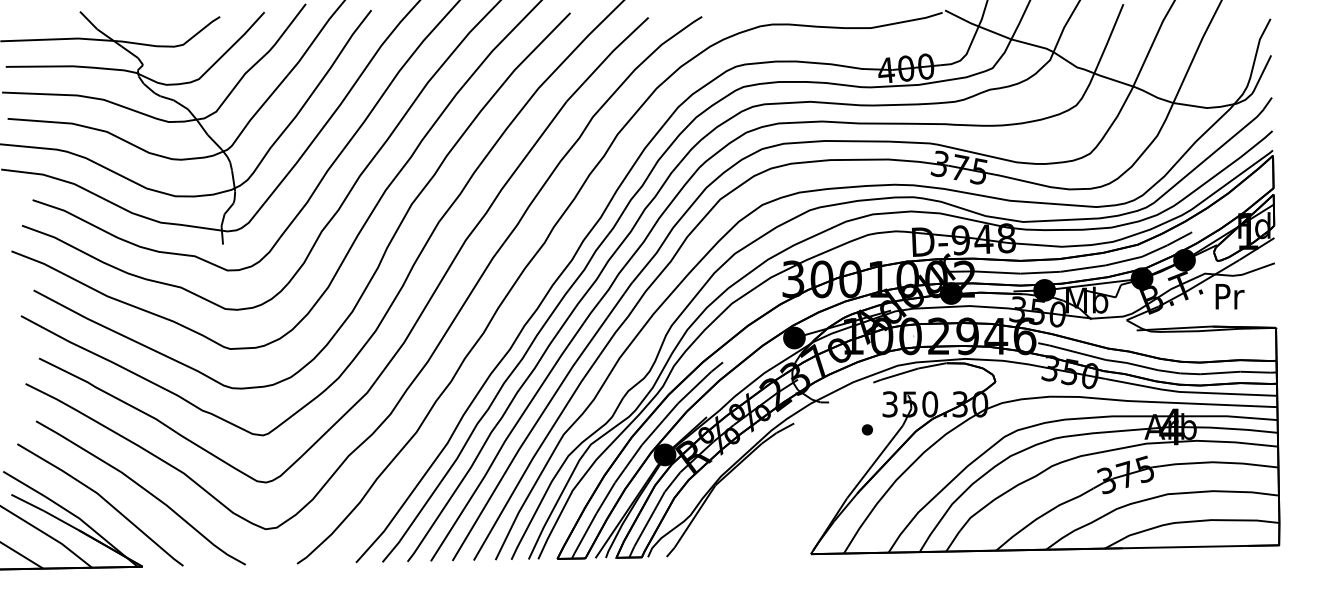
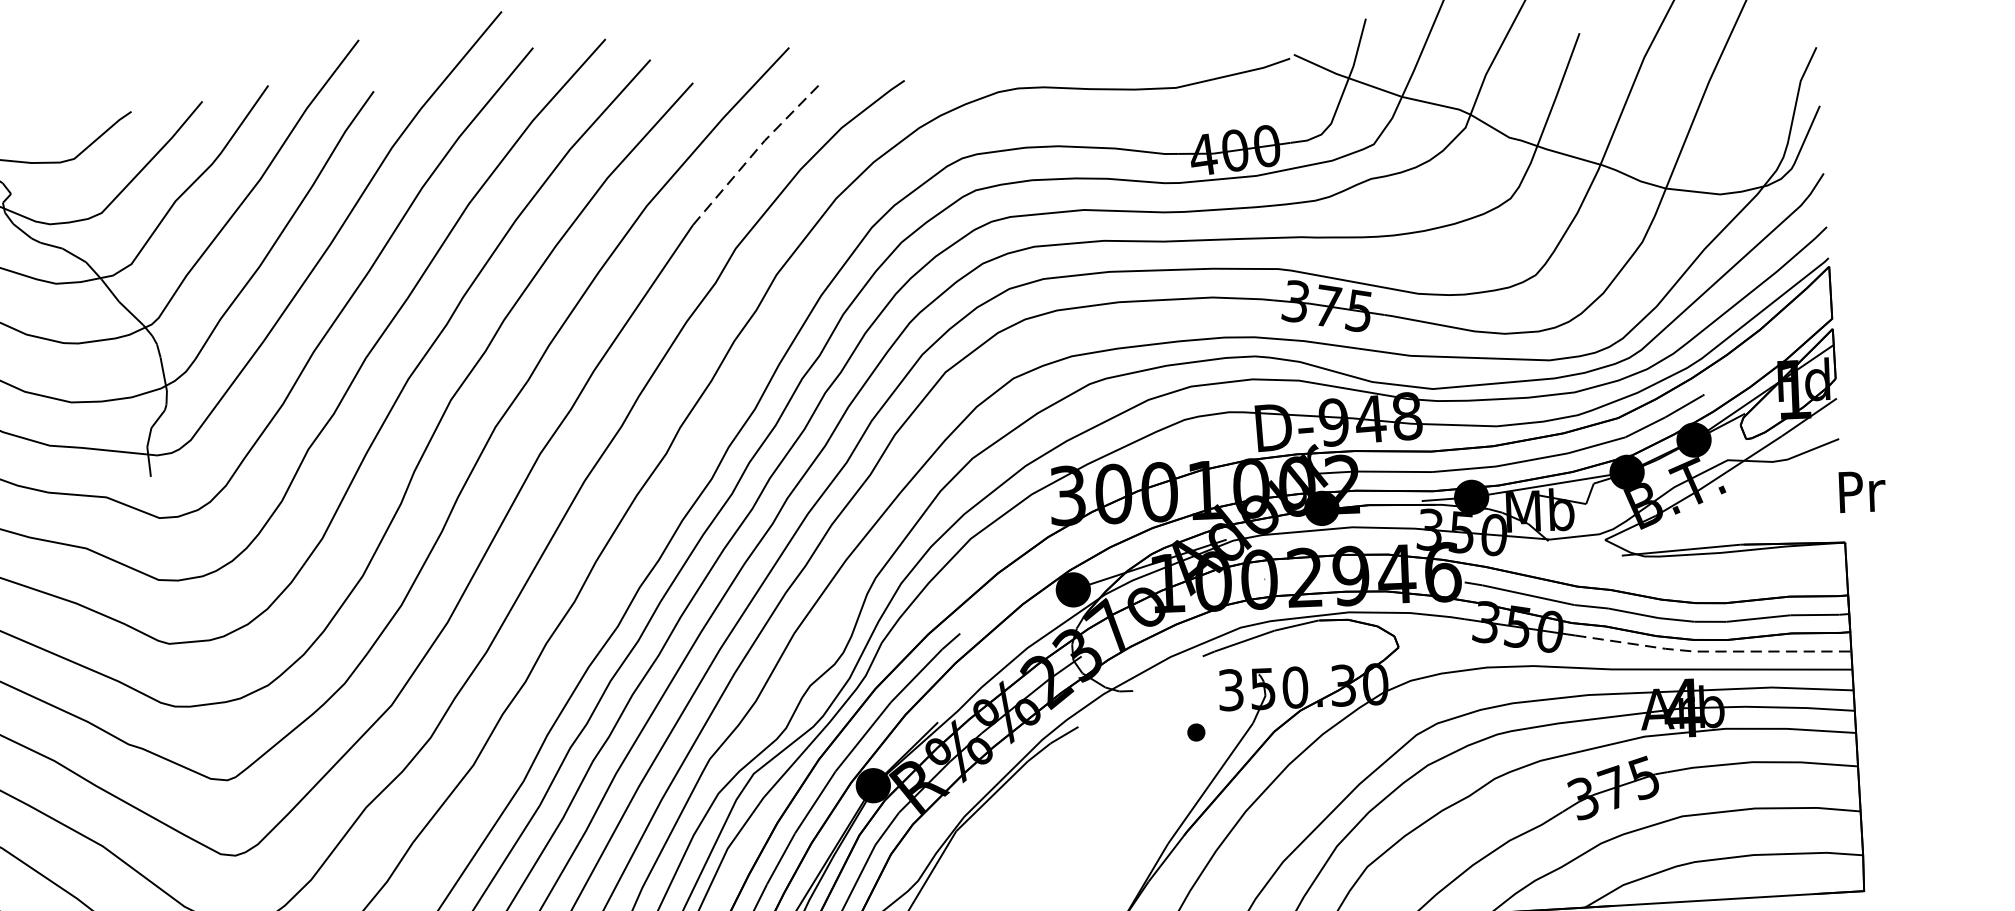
line: (606, 57) -> (753, 152), solid -> dashed
text: (1229, 296) -> (1861, 491), moved
line: (1189, 392) -> (1710, 651), solid -> dashed

